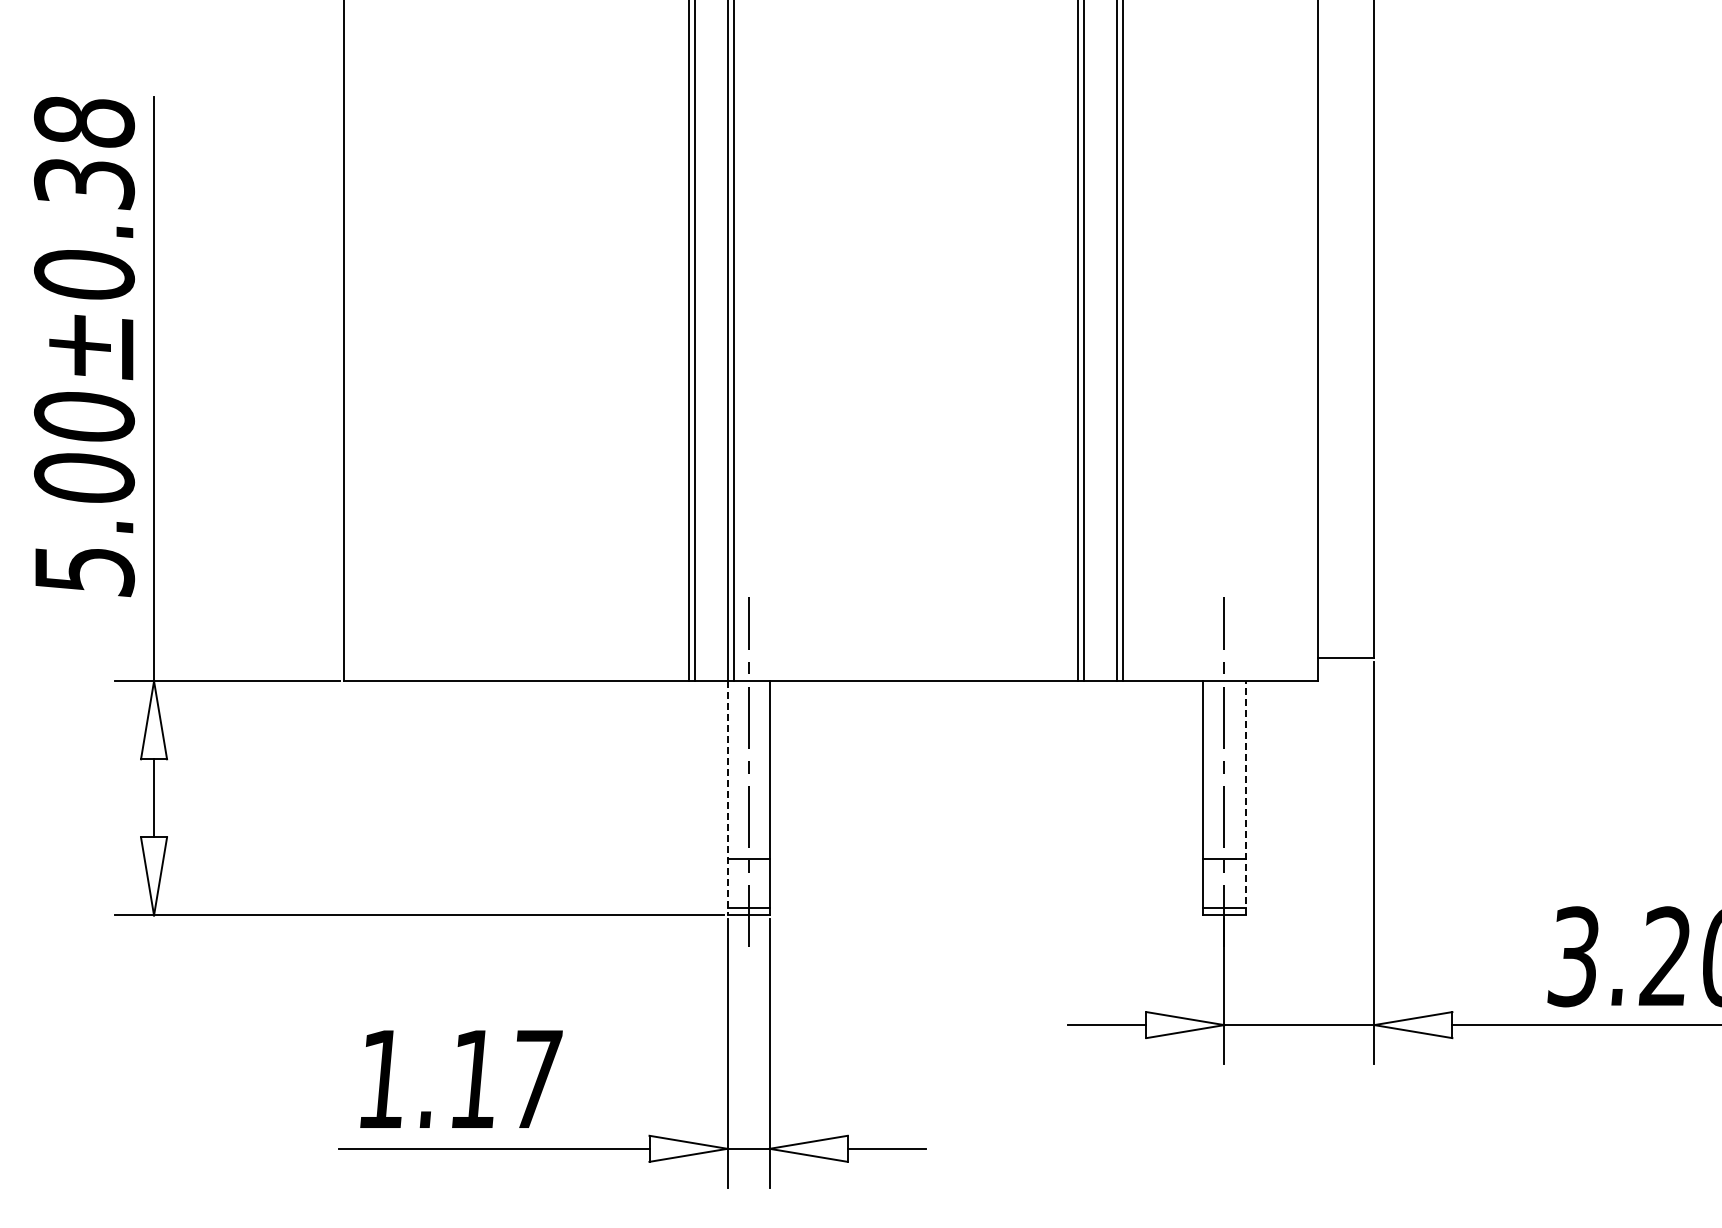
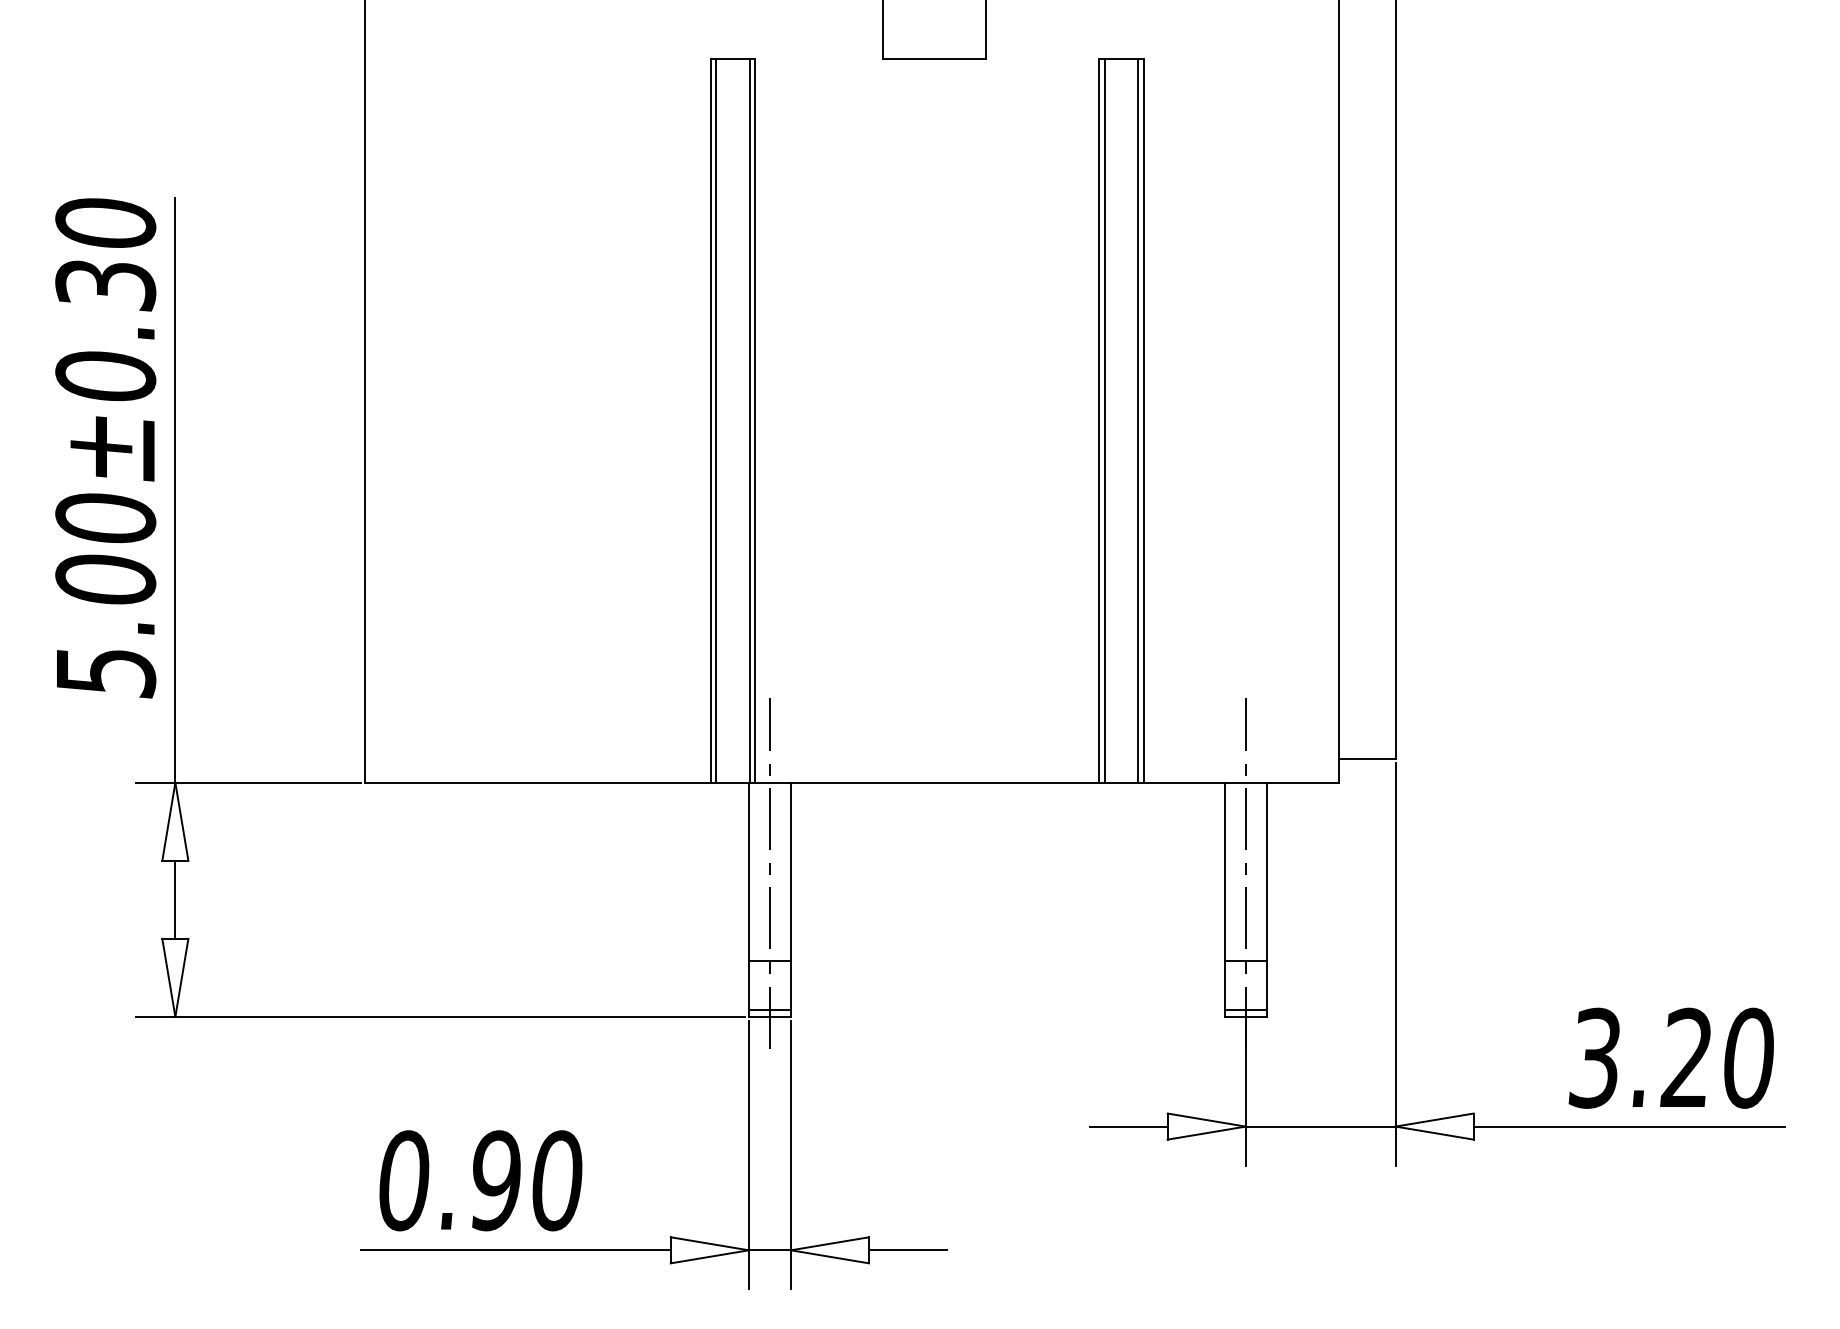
text: (84, 122) -> (105, 223), 5.00±0.38 -> 5.00±0.30
line: (1245, 798) -> (1266, 899), dashed -> solid
line: (727, 799) -> (748, 900), dashed -> solid
text: (460, 1079) -> (481, 1180), 1.17 -> 0.90

